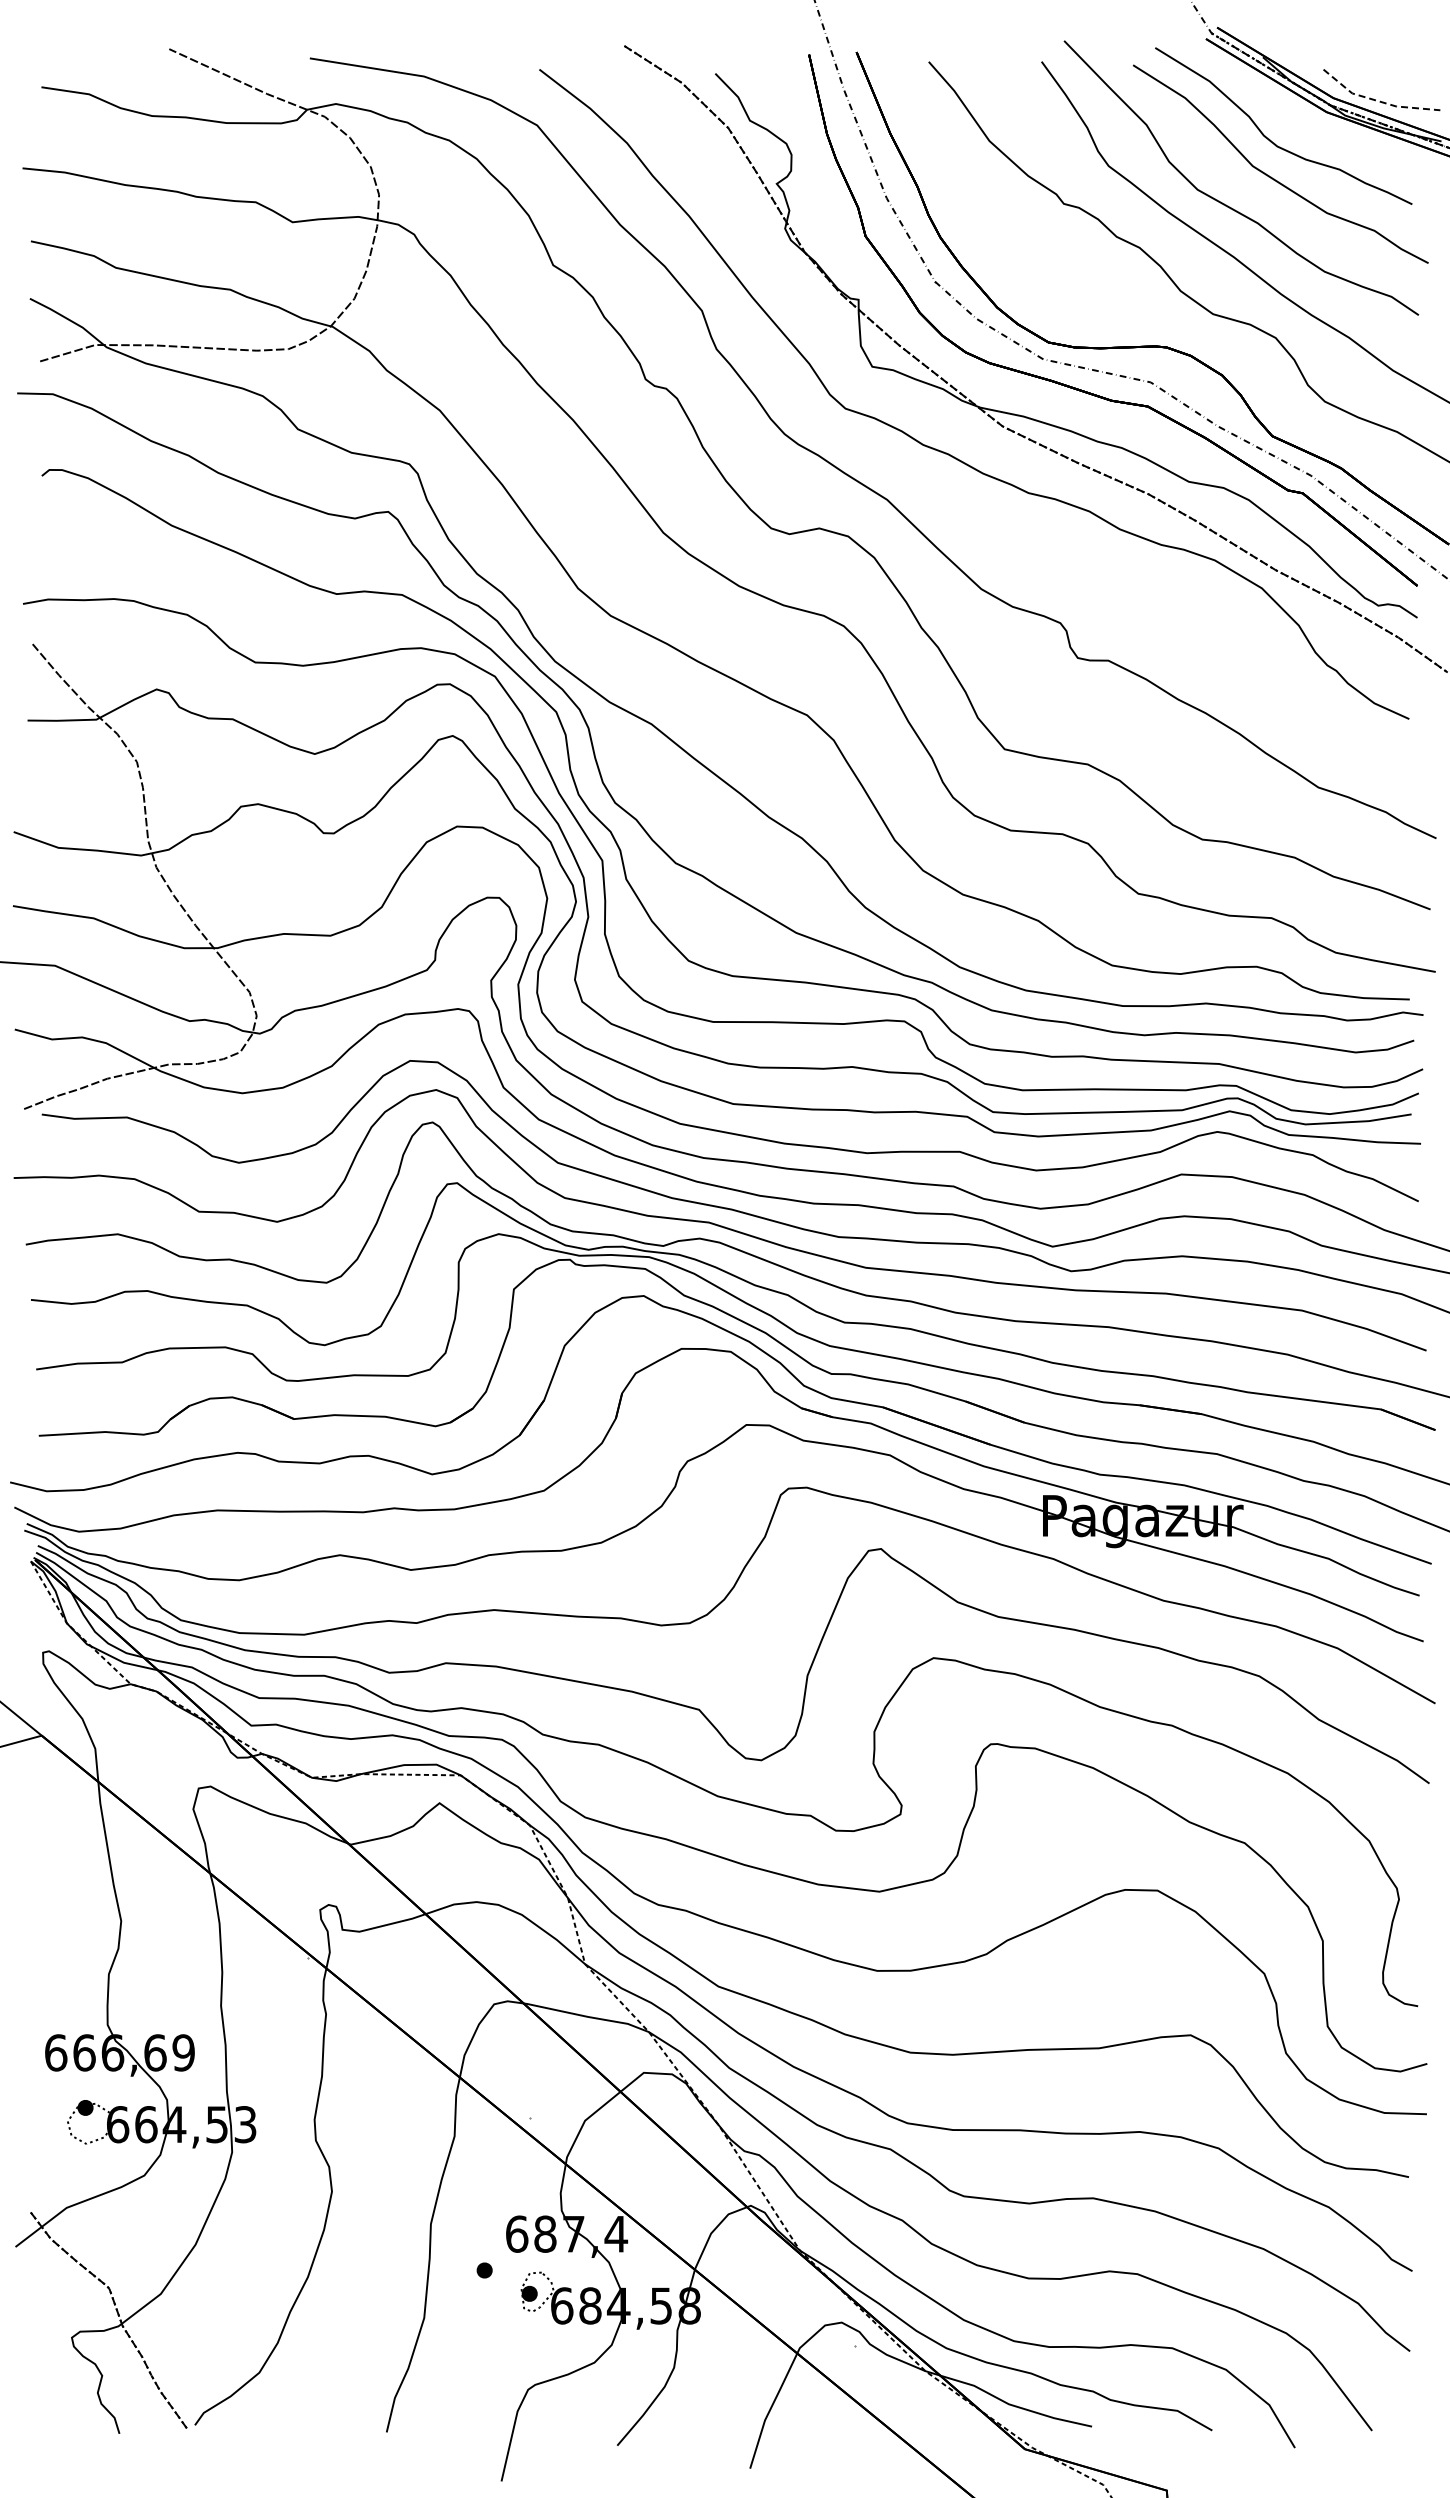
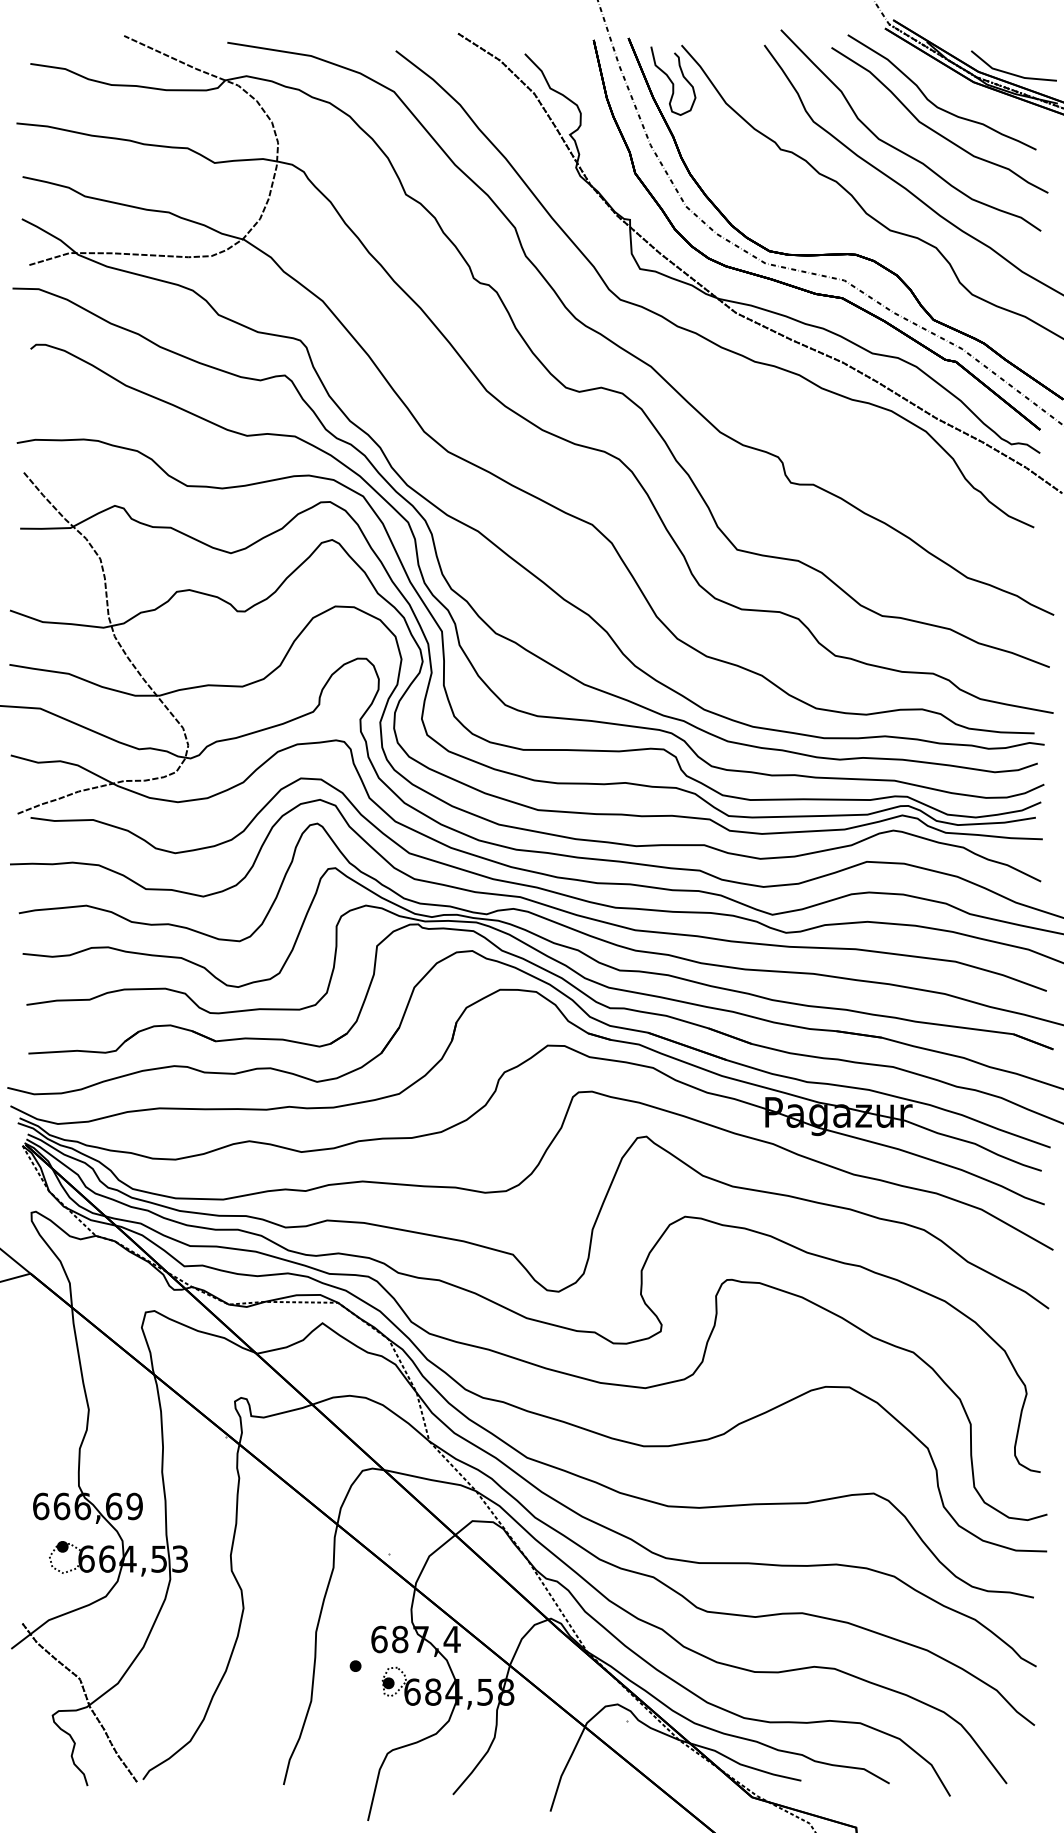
line: (1378, 101) -> (1011, 74), dashed -> solid
curve: (916, 111) -> (672, 81), added

